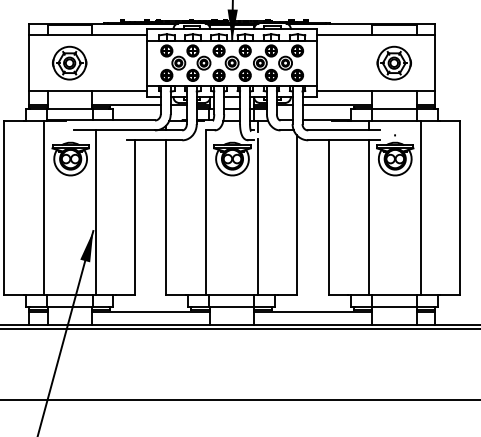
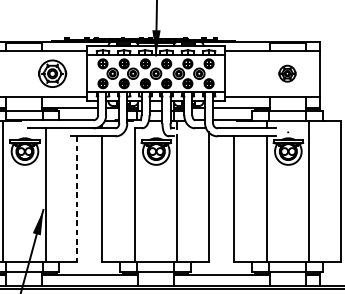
part: (69, 62) -> (52, 73), moved
part: (393, 62) -> (286, 73), size x0.6
line: (135, 218) -> (77, 199), solid -> dashed

